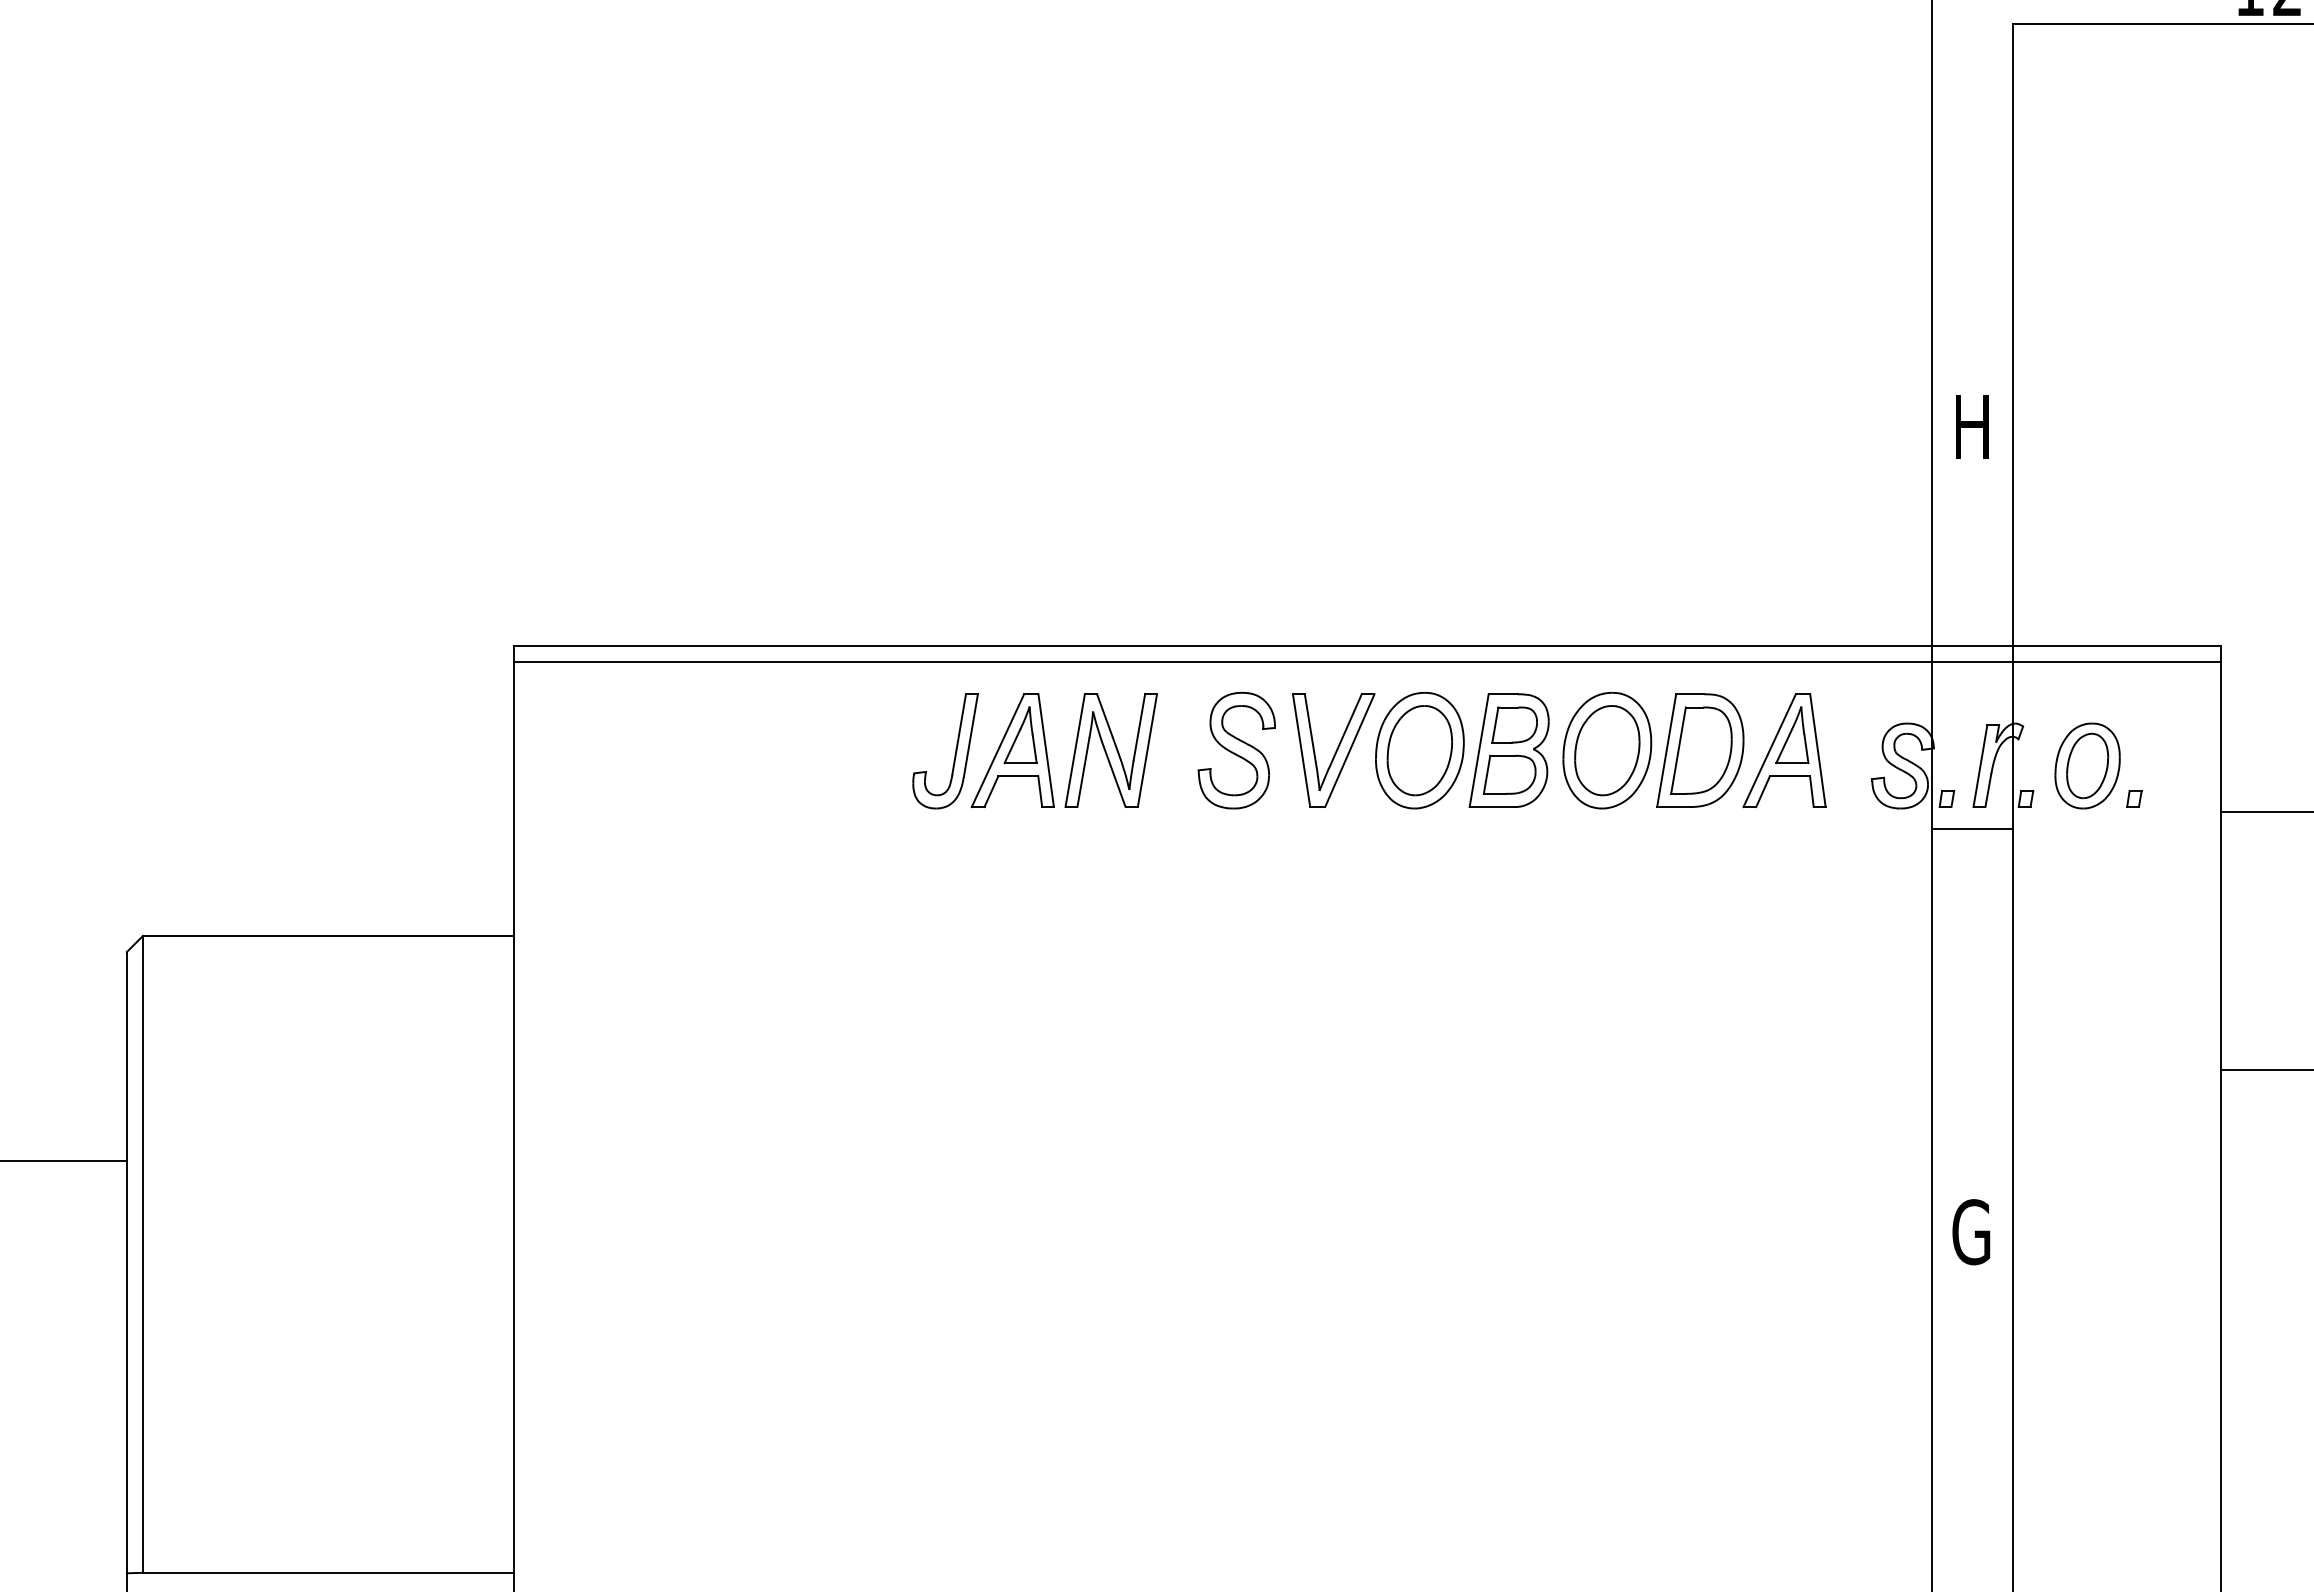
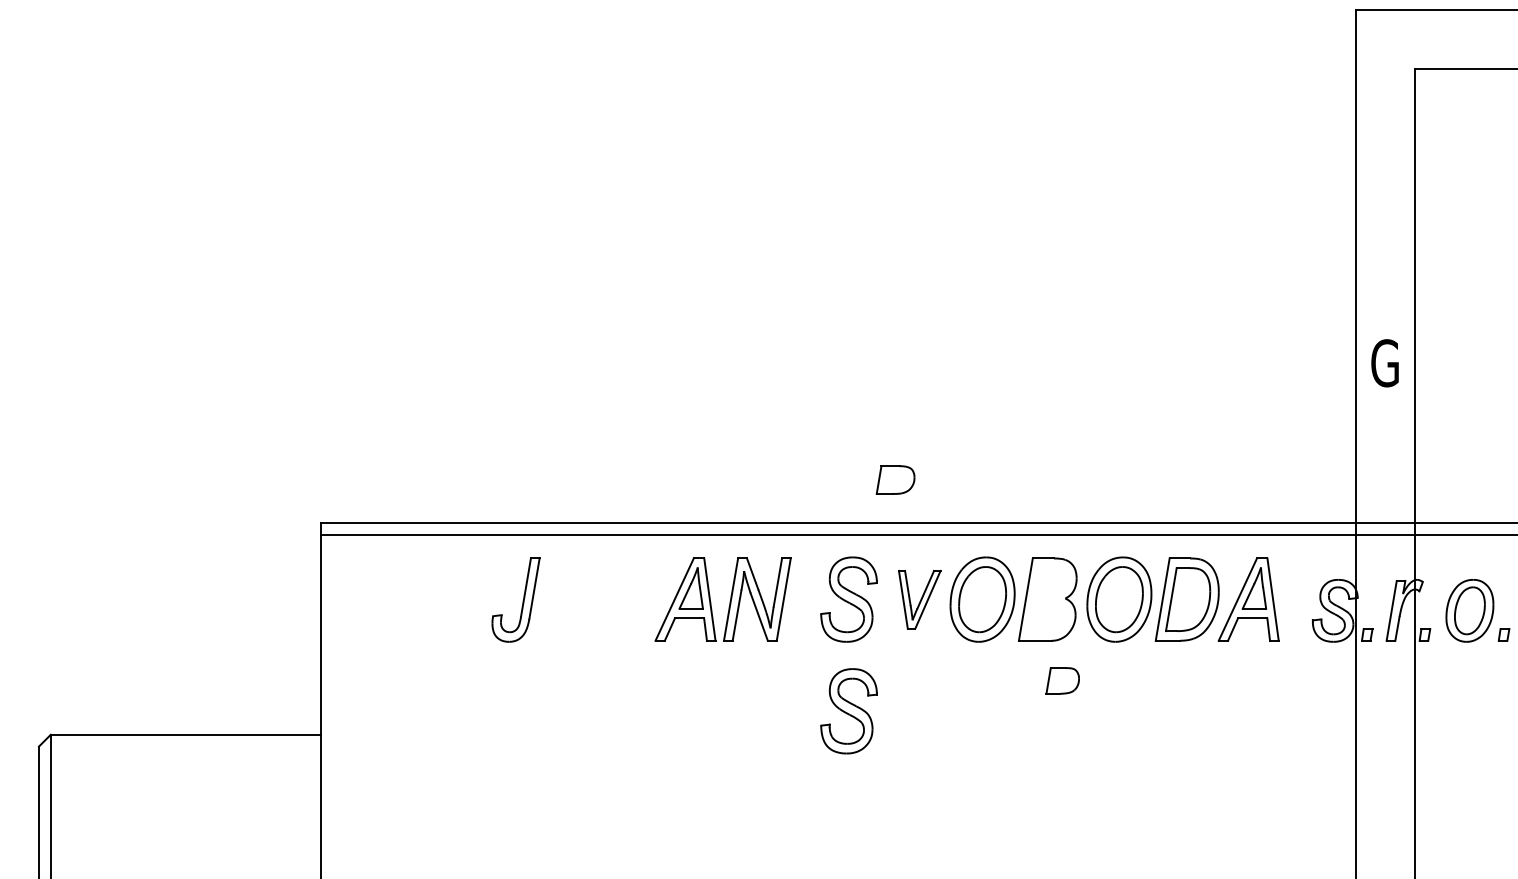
text: (1971, 426) -> (1385, 363), H -> G
part: (1514, 724) -> (1062, 680), moved
part: (1333, 750) -> (919, 599), size x0.7
part: (954, 754) -> (522, 602), moved
part: (1509, 774) -> (895, 479), moved
line: (1971, 829) -> (1385, 657), removed
part: (1236, 903) -> (848, 711), added

